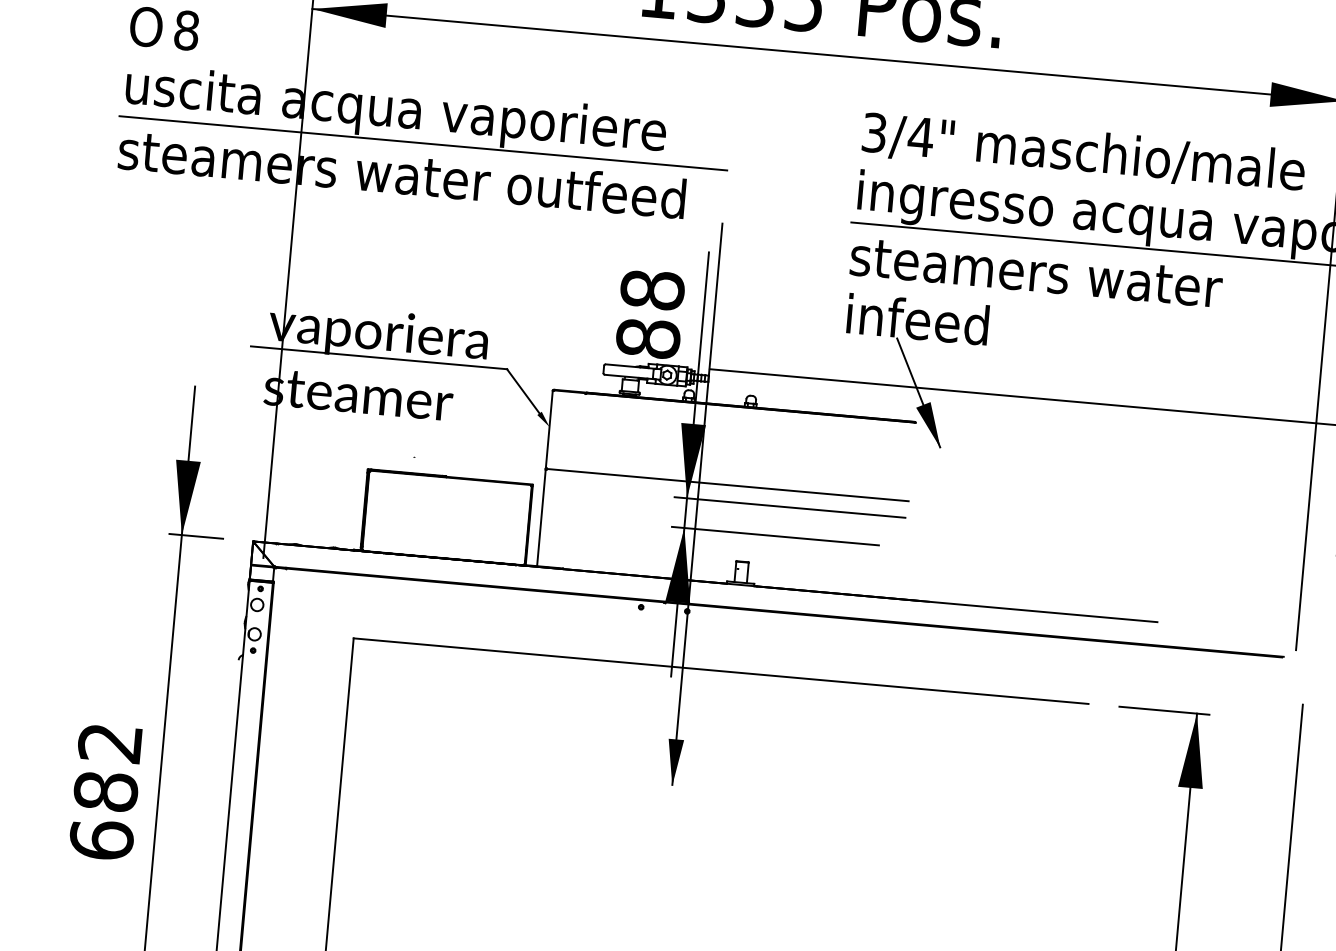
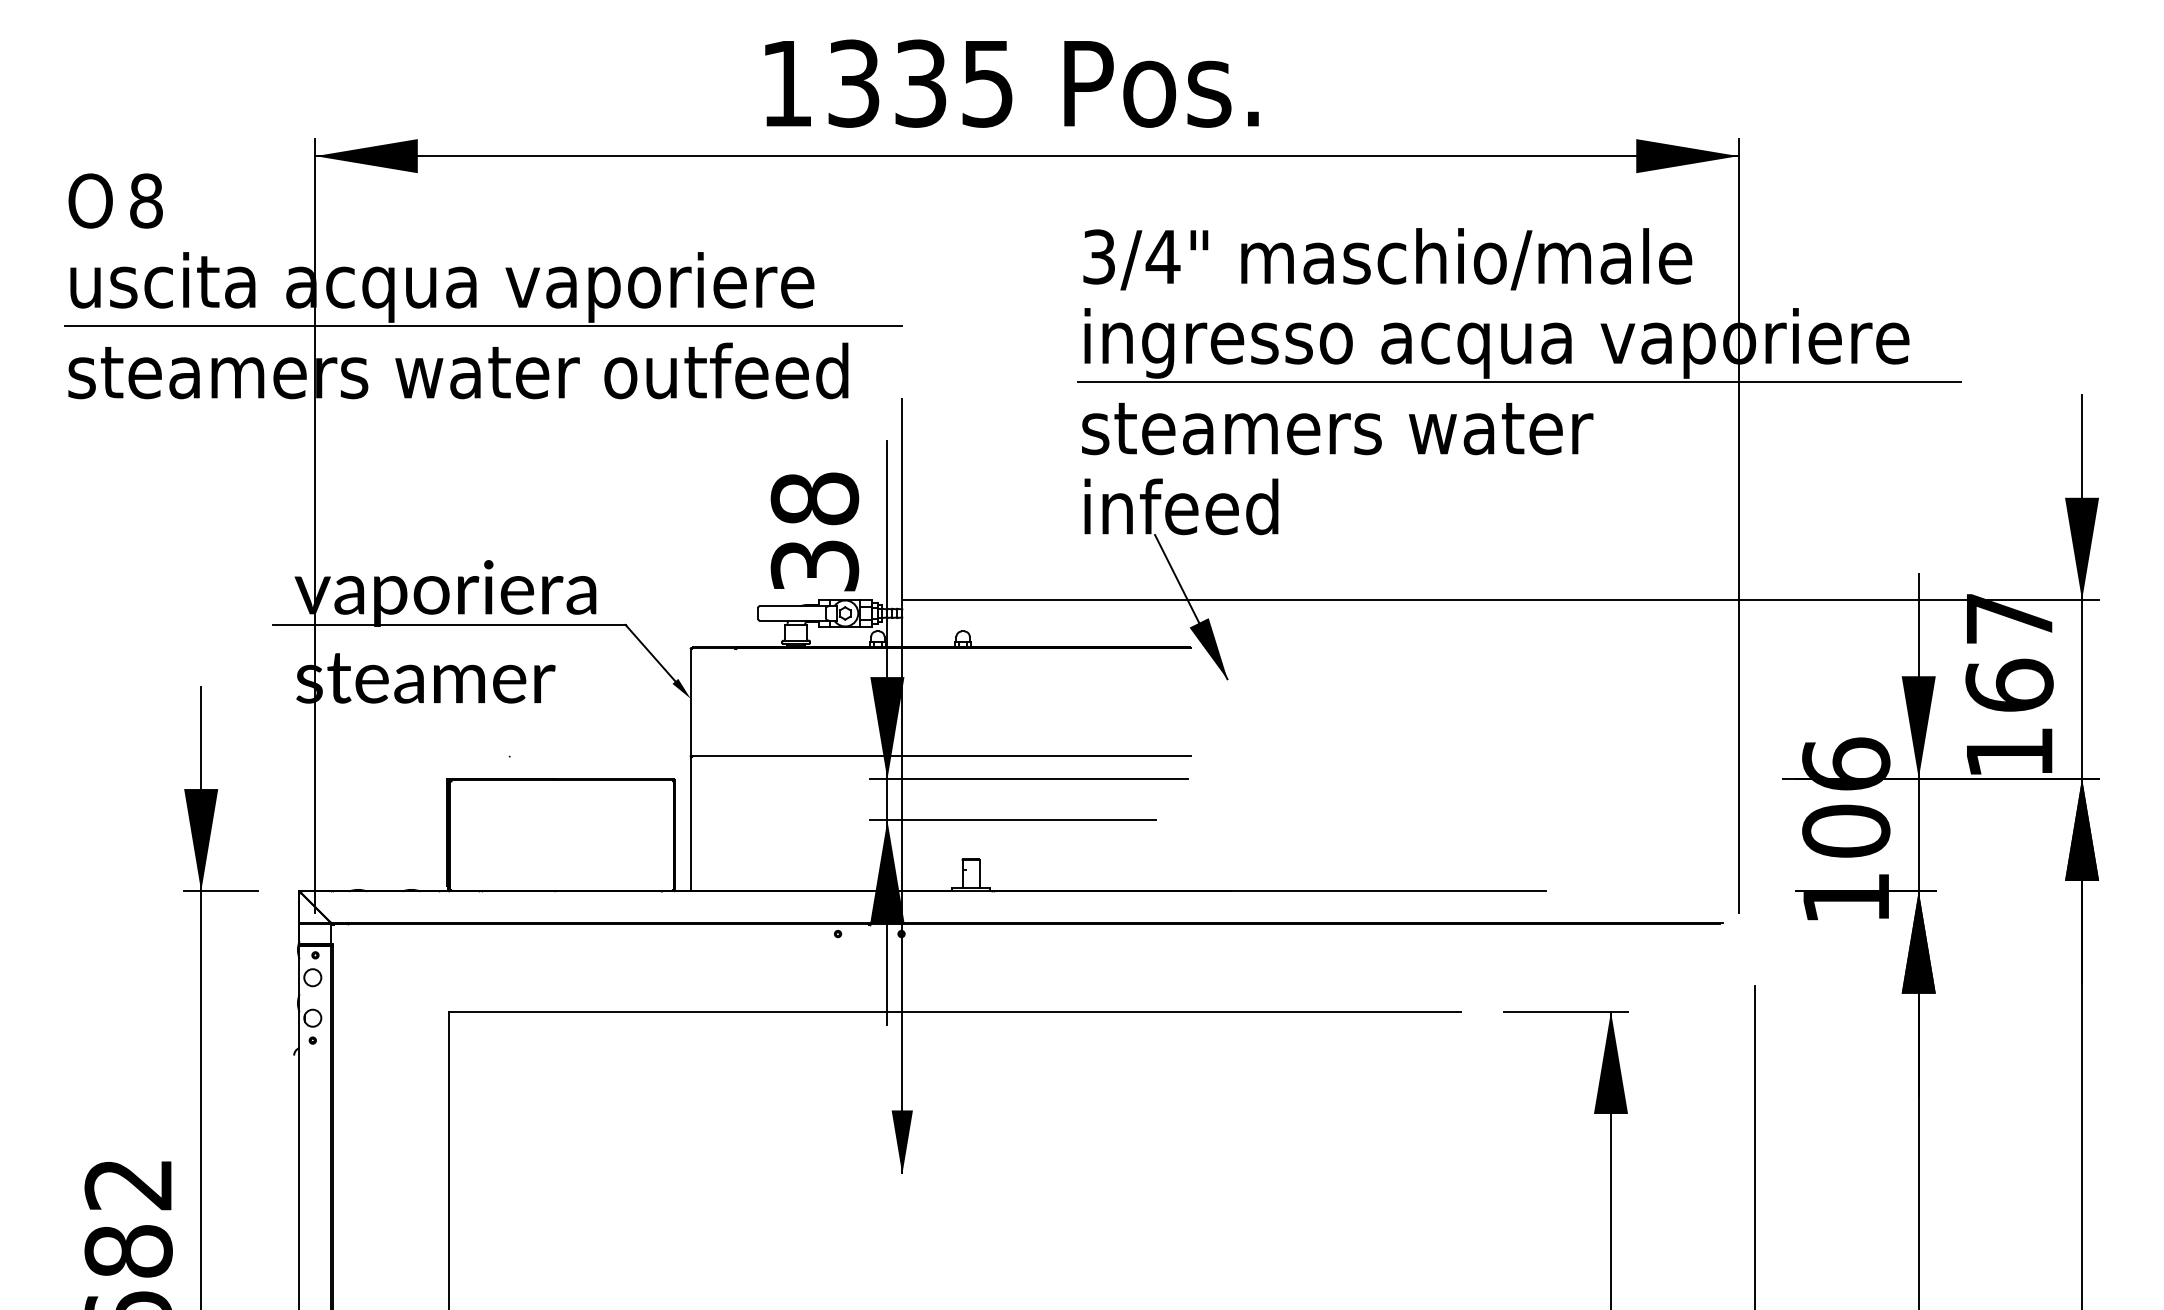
text: (647, 338) -> (814, 565), 88 -> 38

